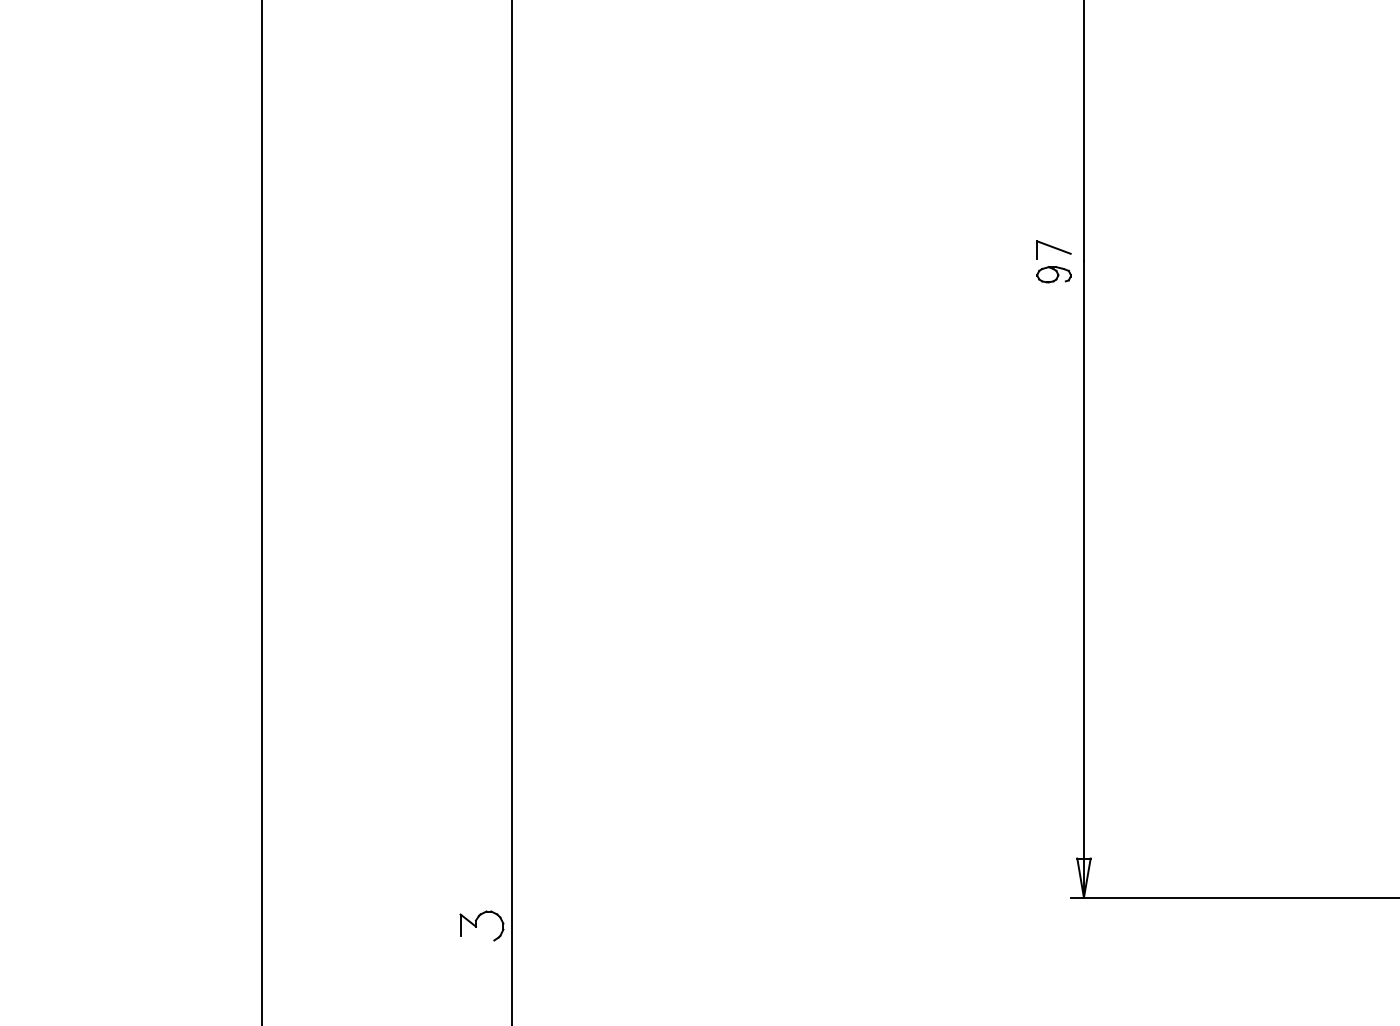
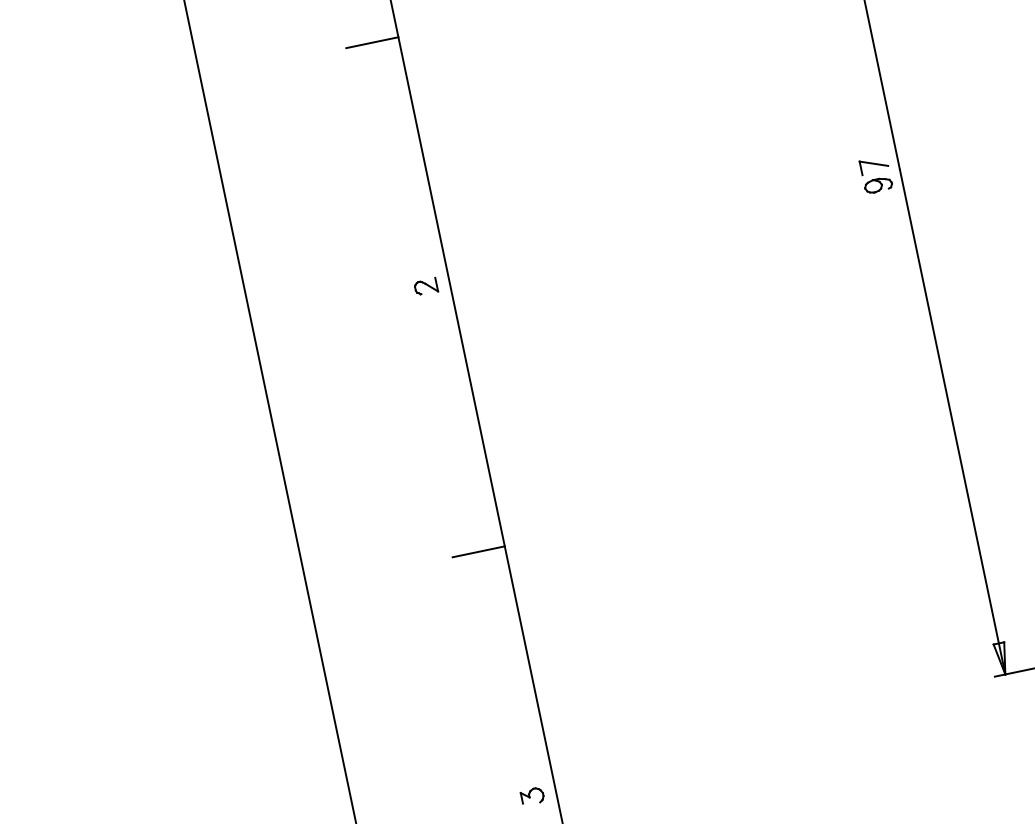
part: (481, 283) -> (425, 287), added
line: (478, 616) -> (478, 551), added
part: (481, 925) -> (532, 796), size x0.62

